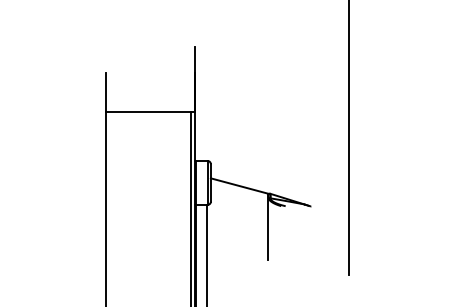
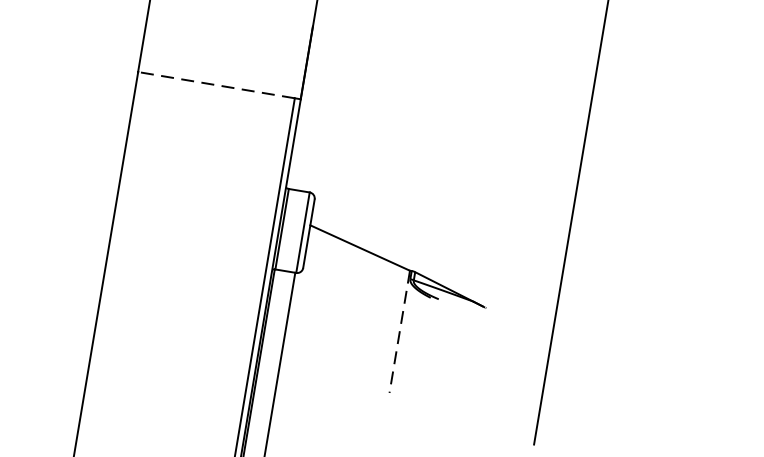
line: (148, 112) -> (216, 85), solid -> dashed
line: (267, 227) -> (398, 332), solid -> dashed

